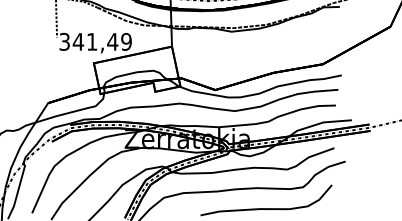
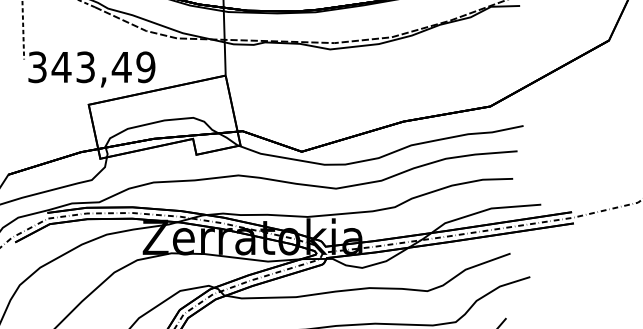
text: (92, 41) -> (86, 66), 341,49 -> 343,49

